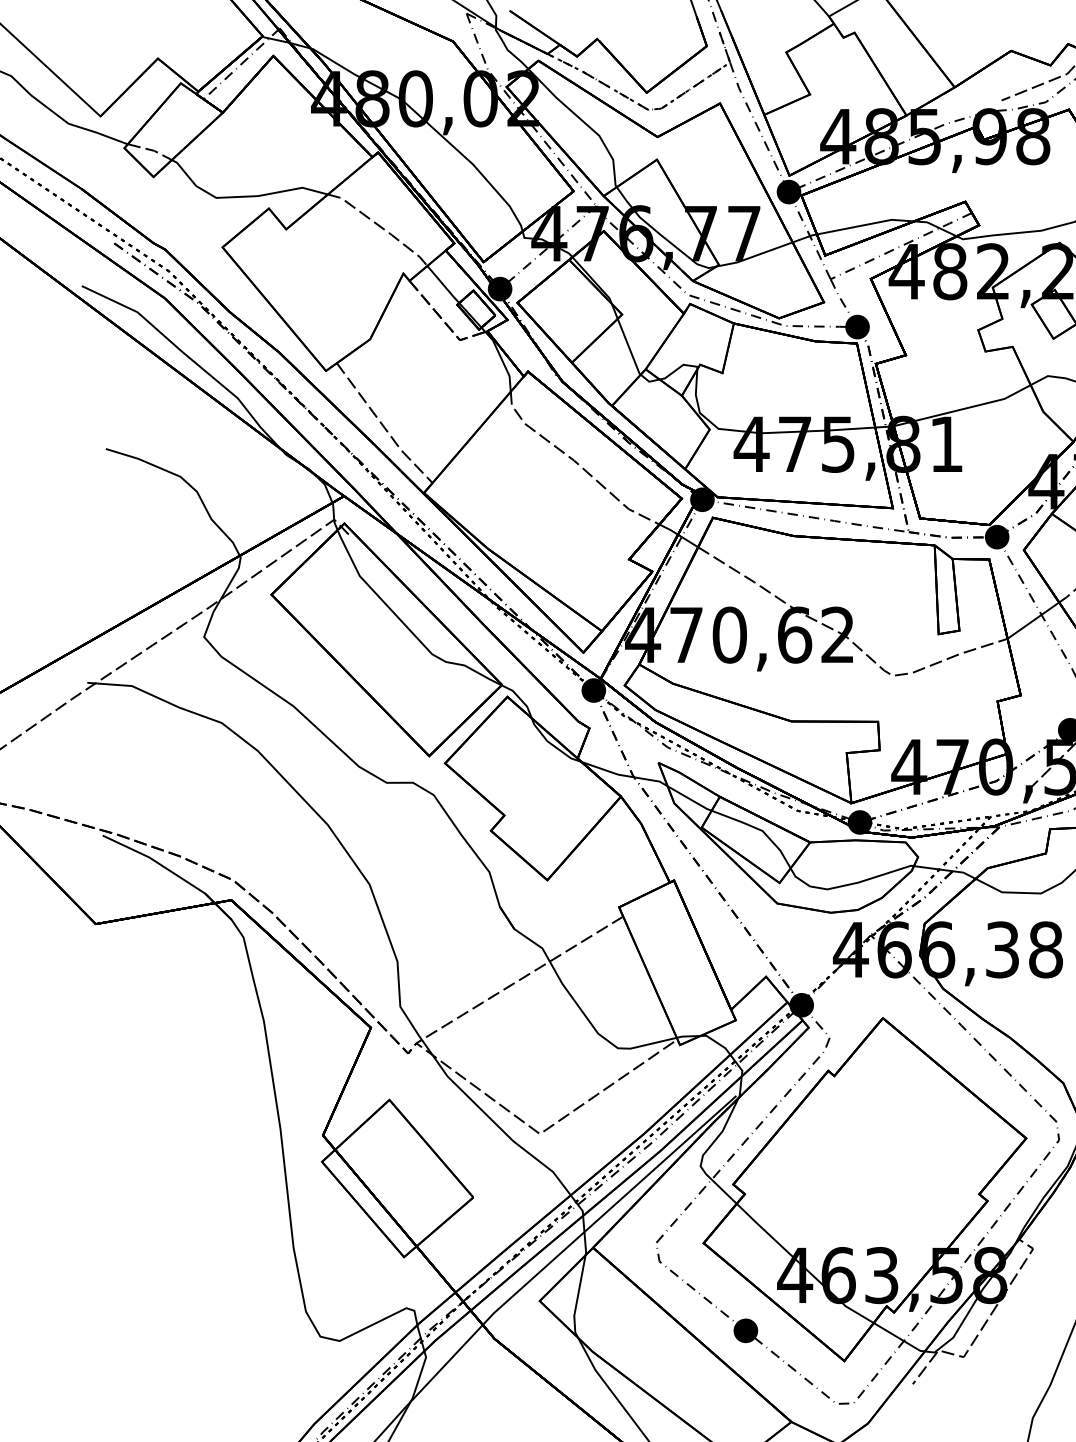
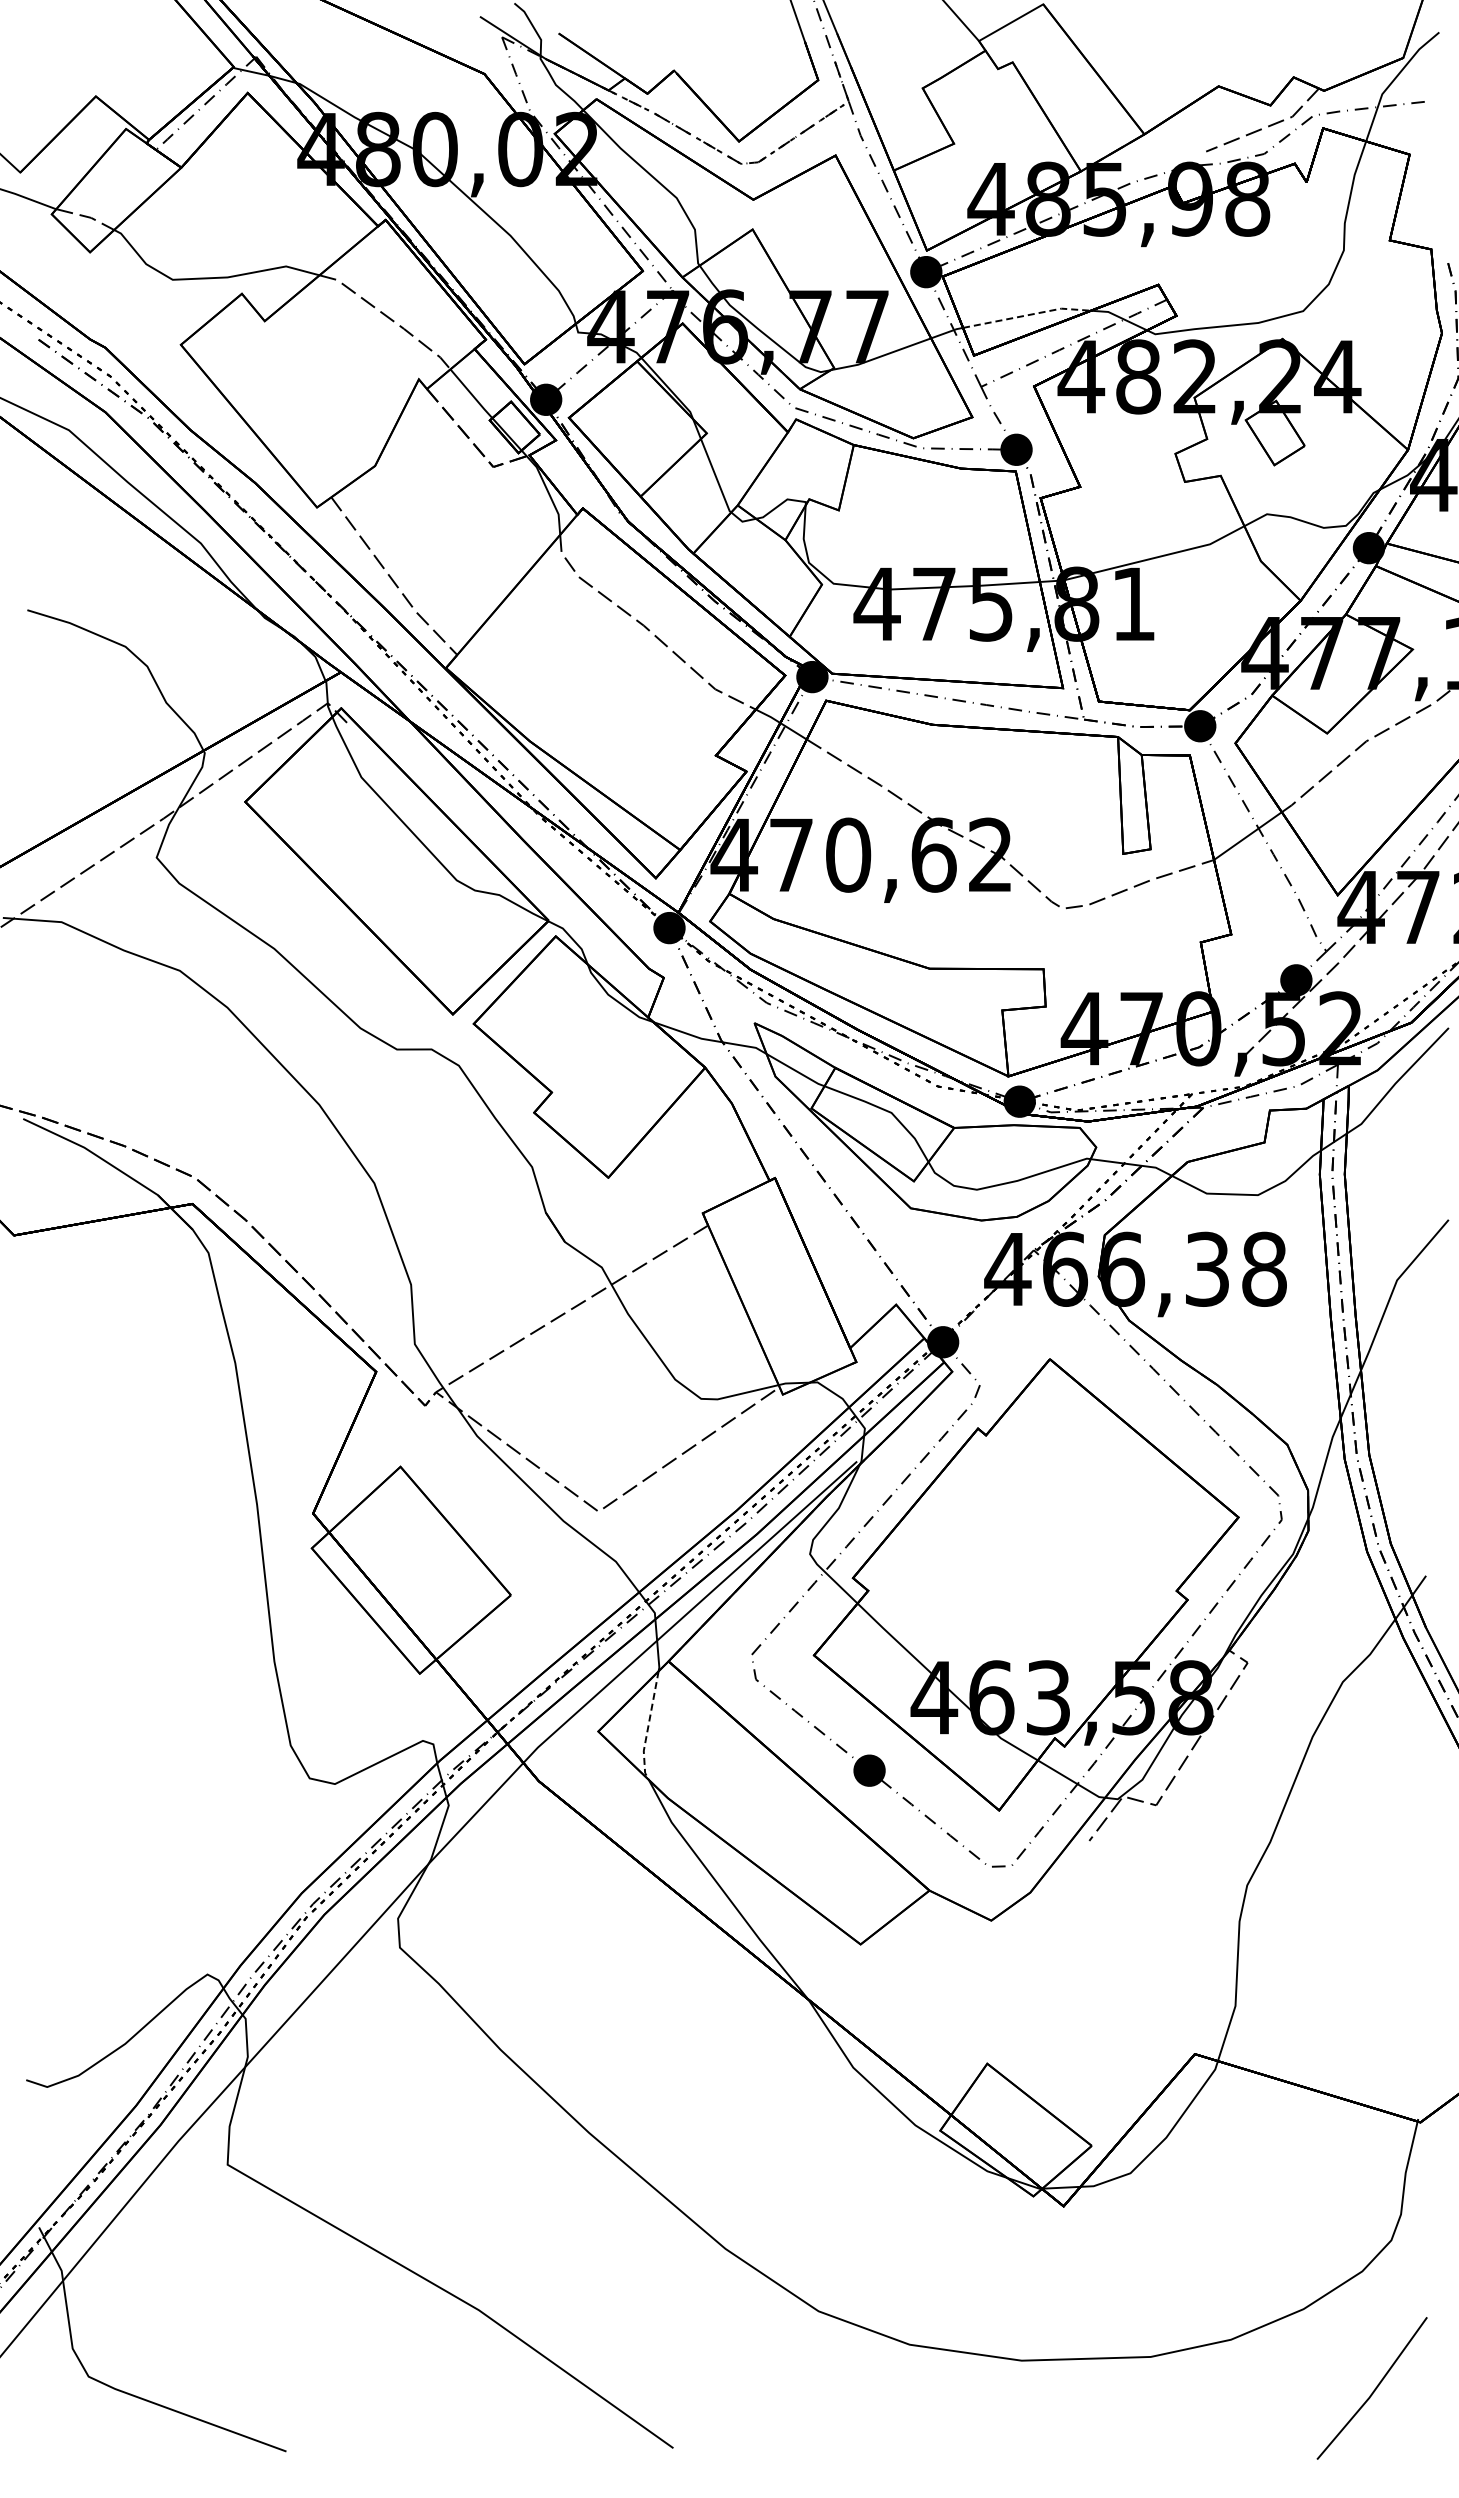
line: (865, 225) -> (1027, 315), solid -> dashed
line: (577, 1298) -> (648, 1727), solid -> dashed

